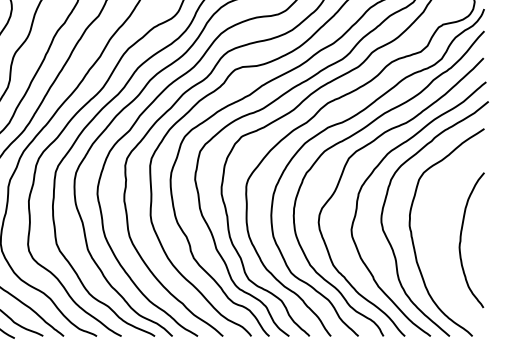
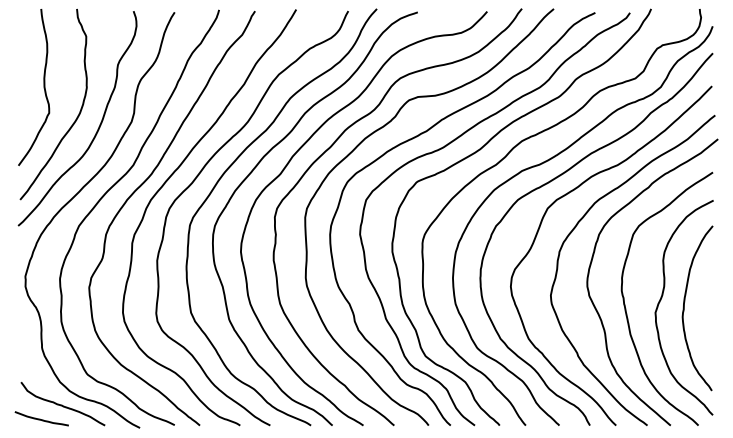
curve: (443, 232) -> (662, 298), added

